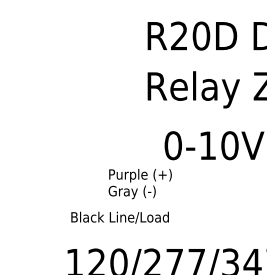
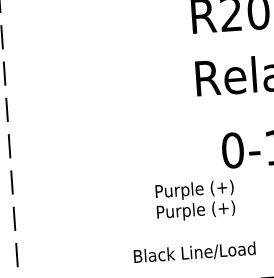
text: (139, 192) -> (194, 211), Gray (-) -> Purple (+)
text: (119, 217) -> (193, 252), moved

